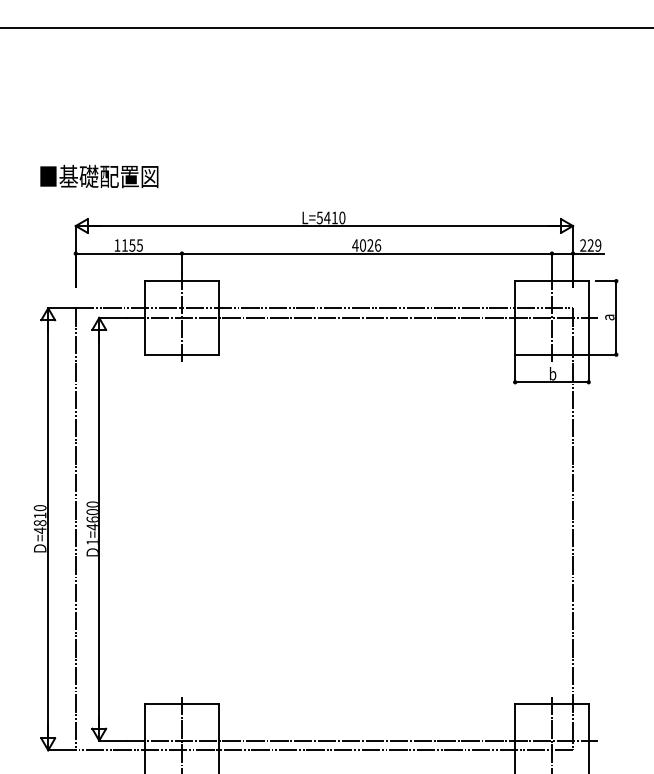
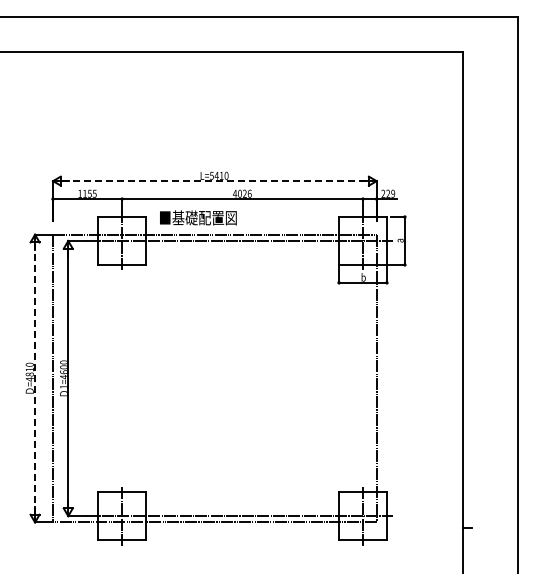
text: (99, 175) -> (198, 217), moved
line: (323, 226) -> (214, 181), solid -> dashed
line: (48, 529) -> (35, 378), solid -> dashed

